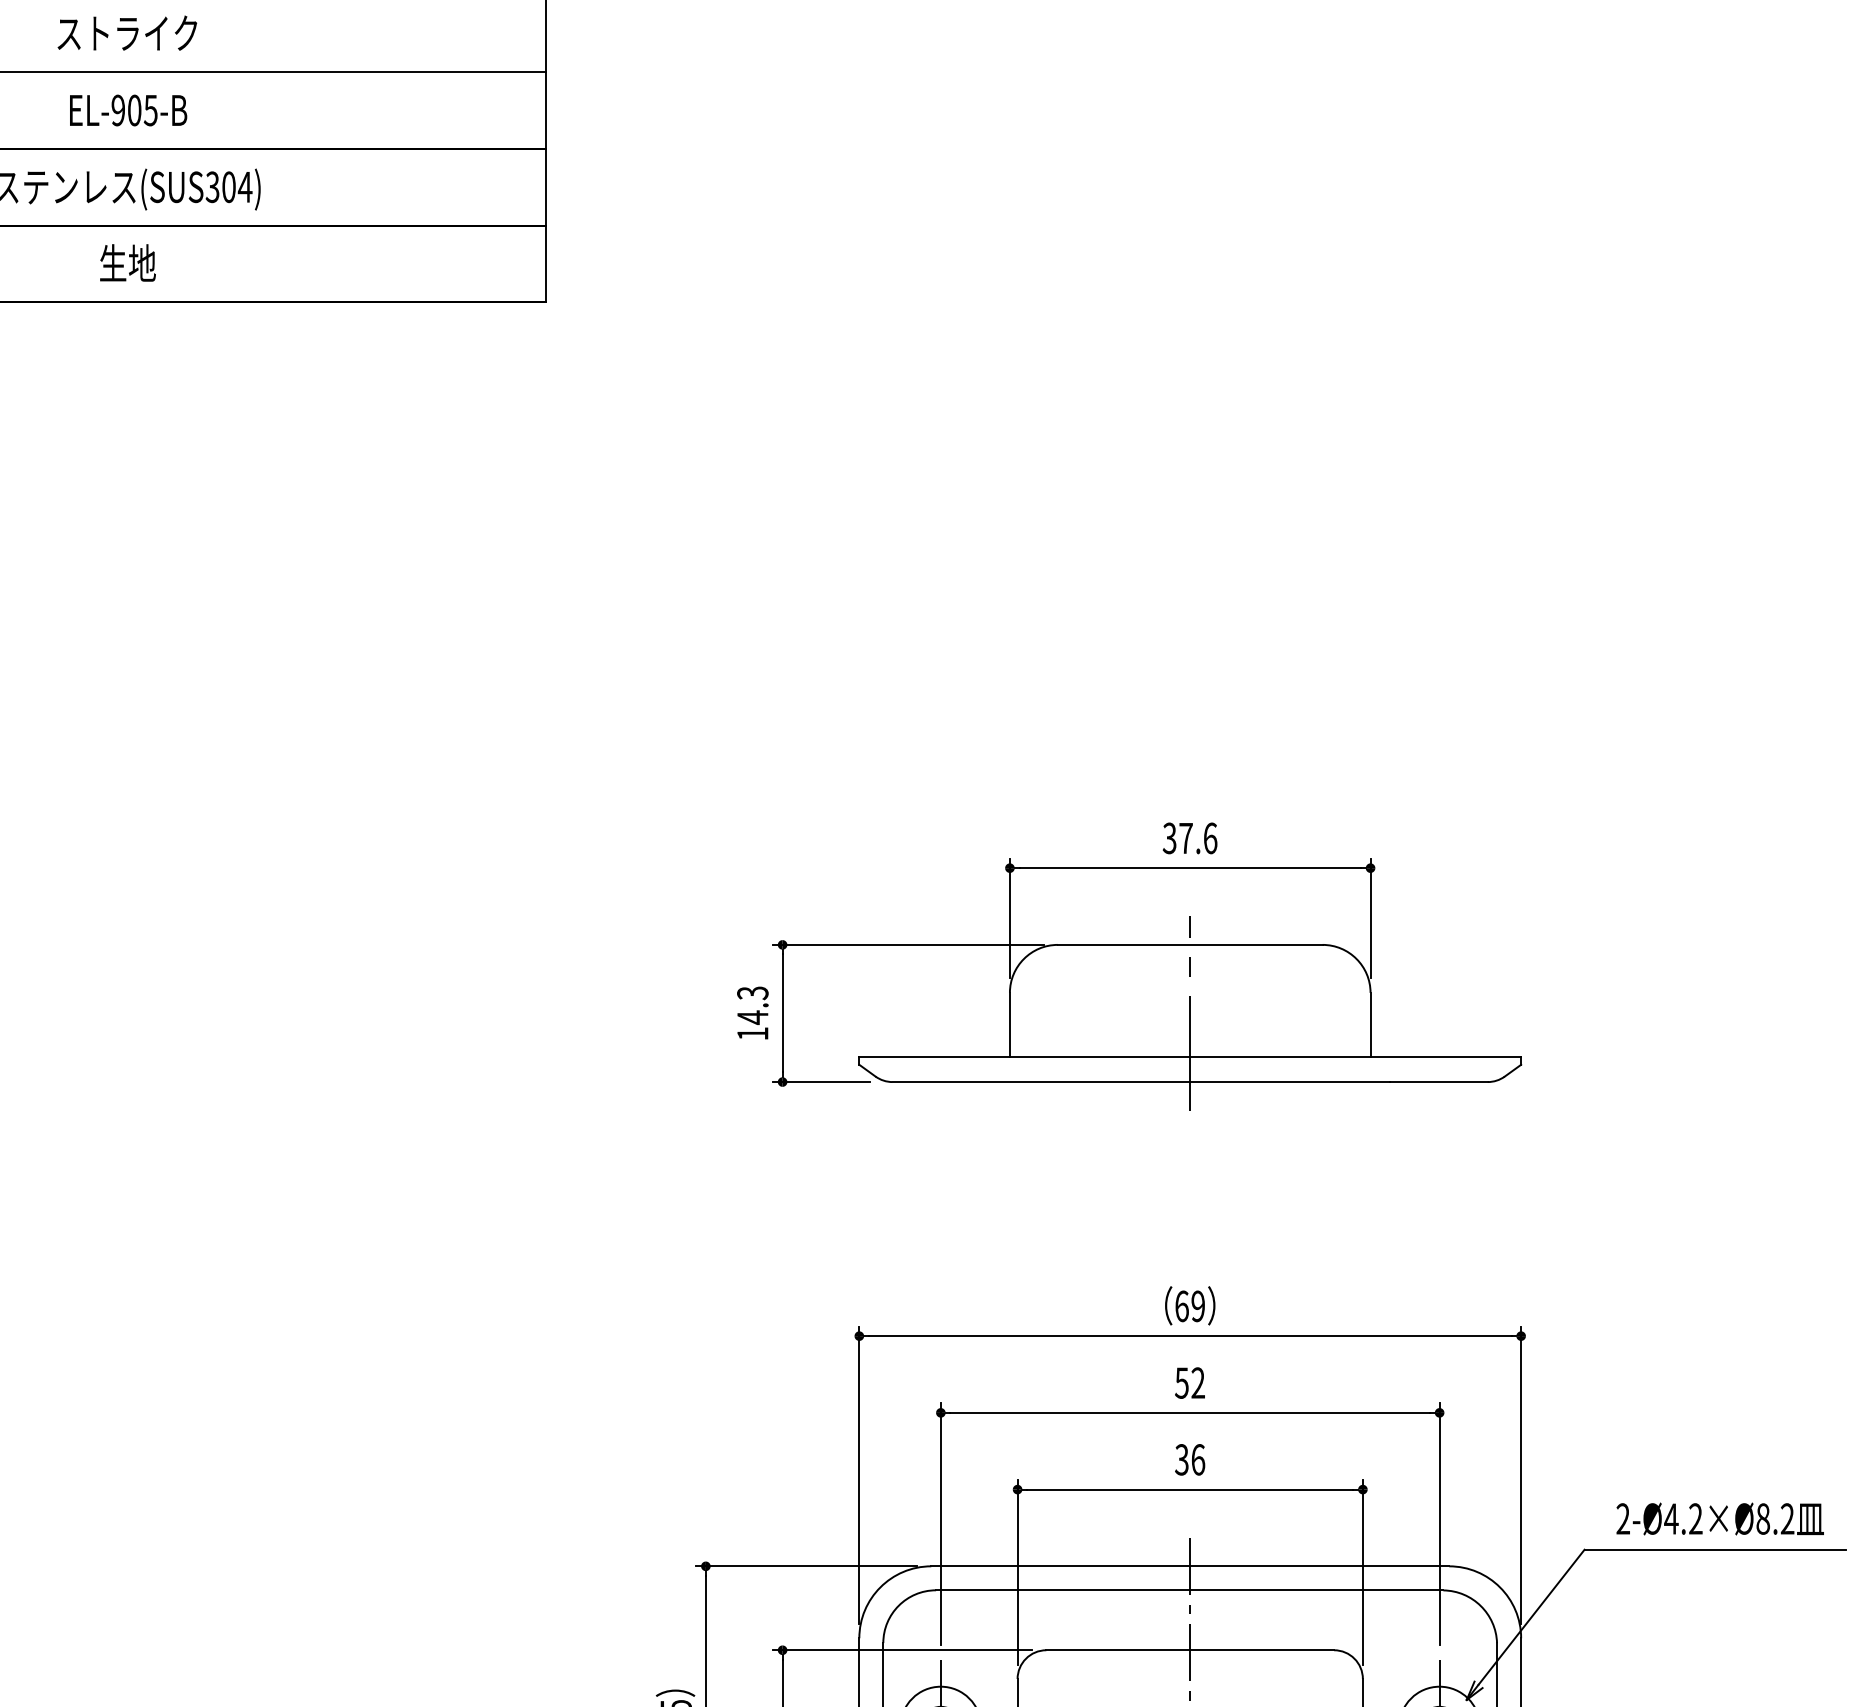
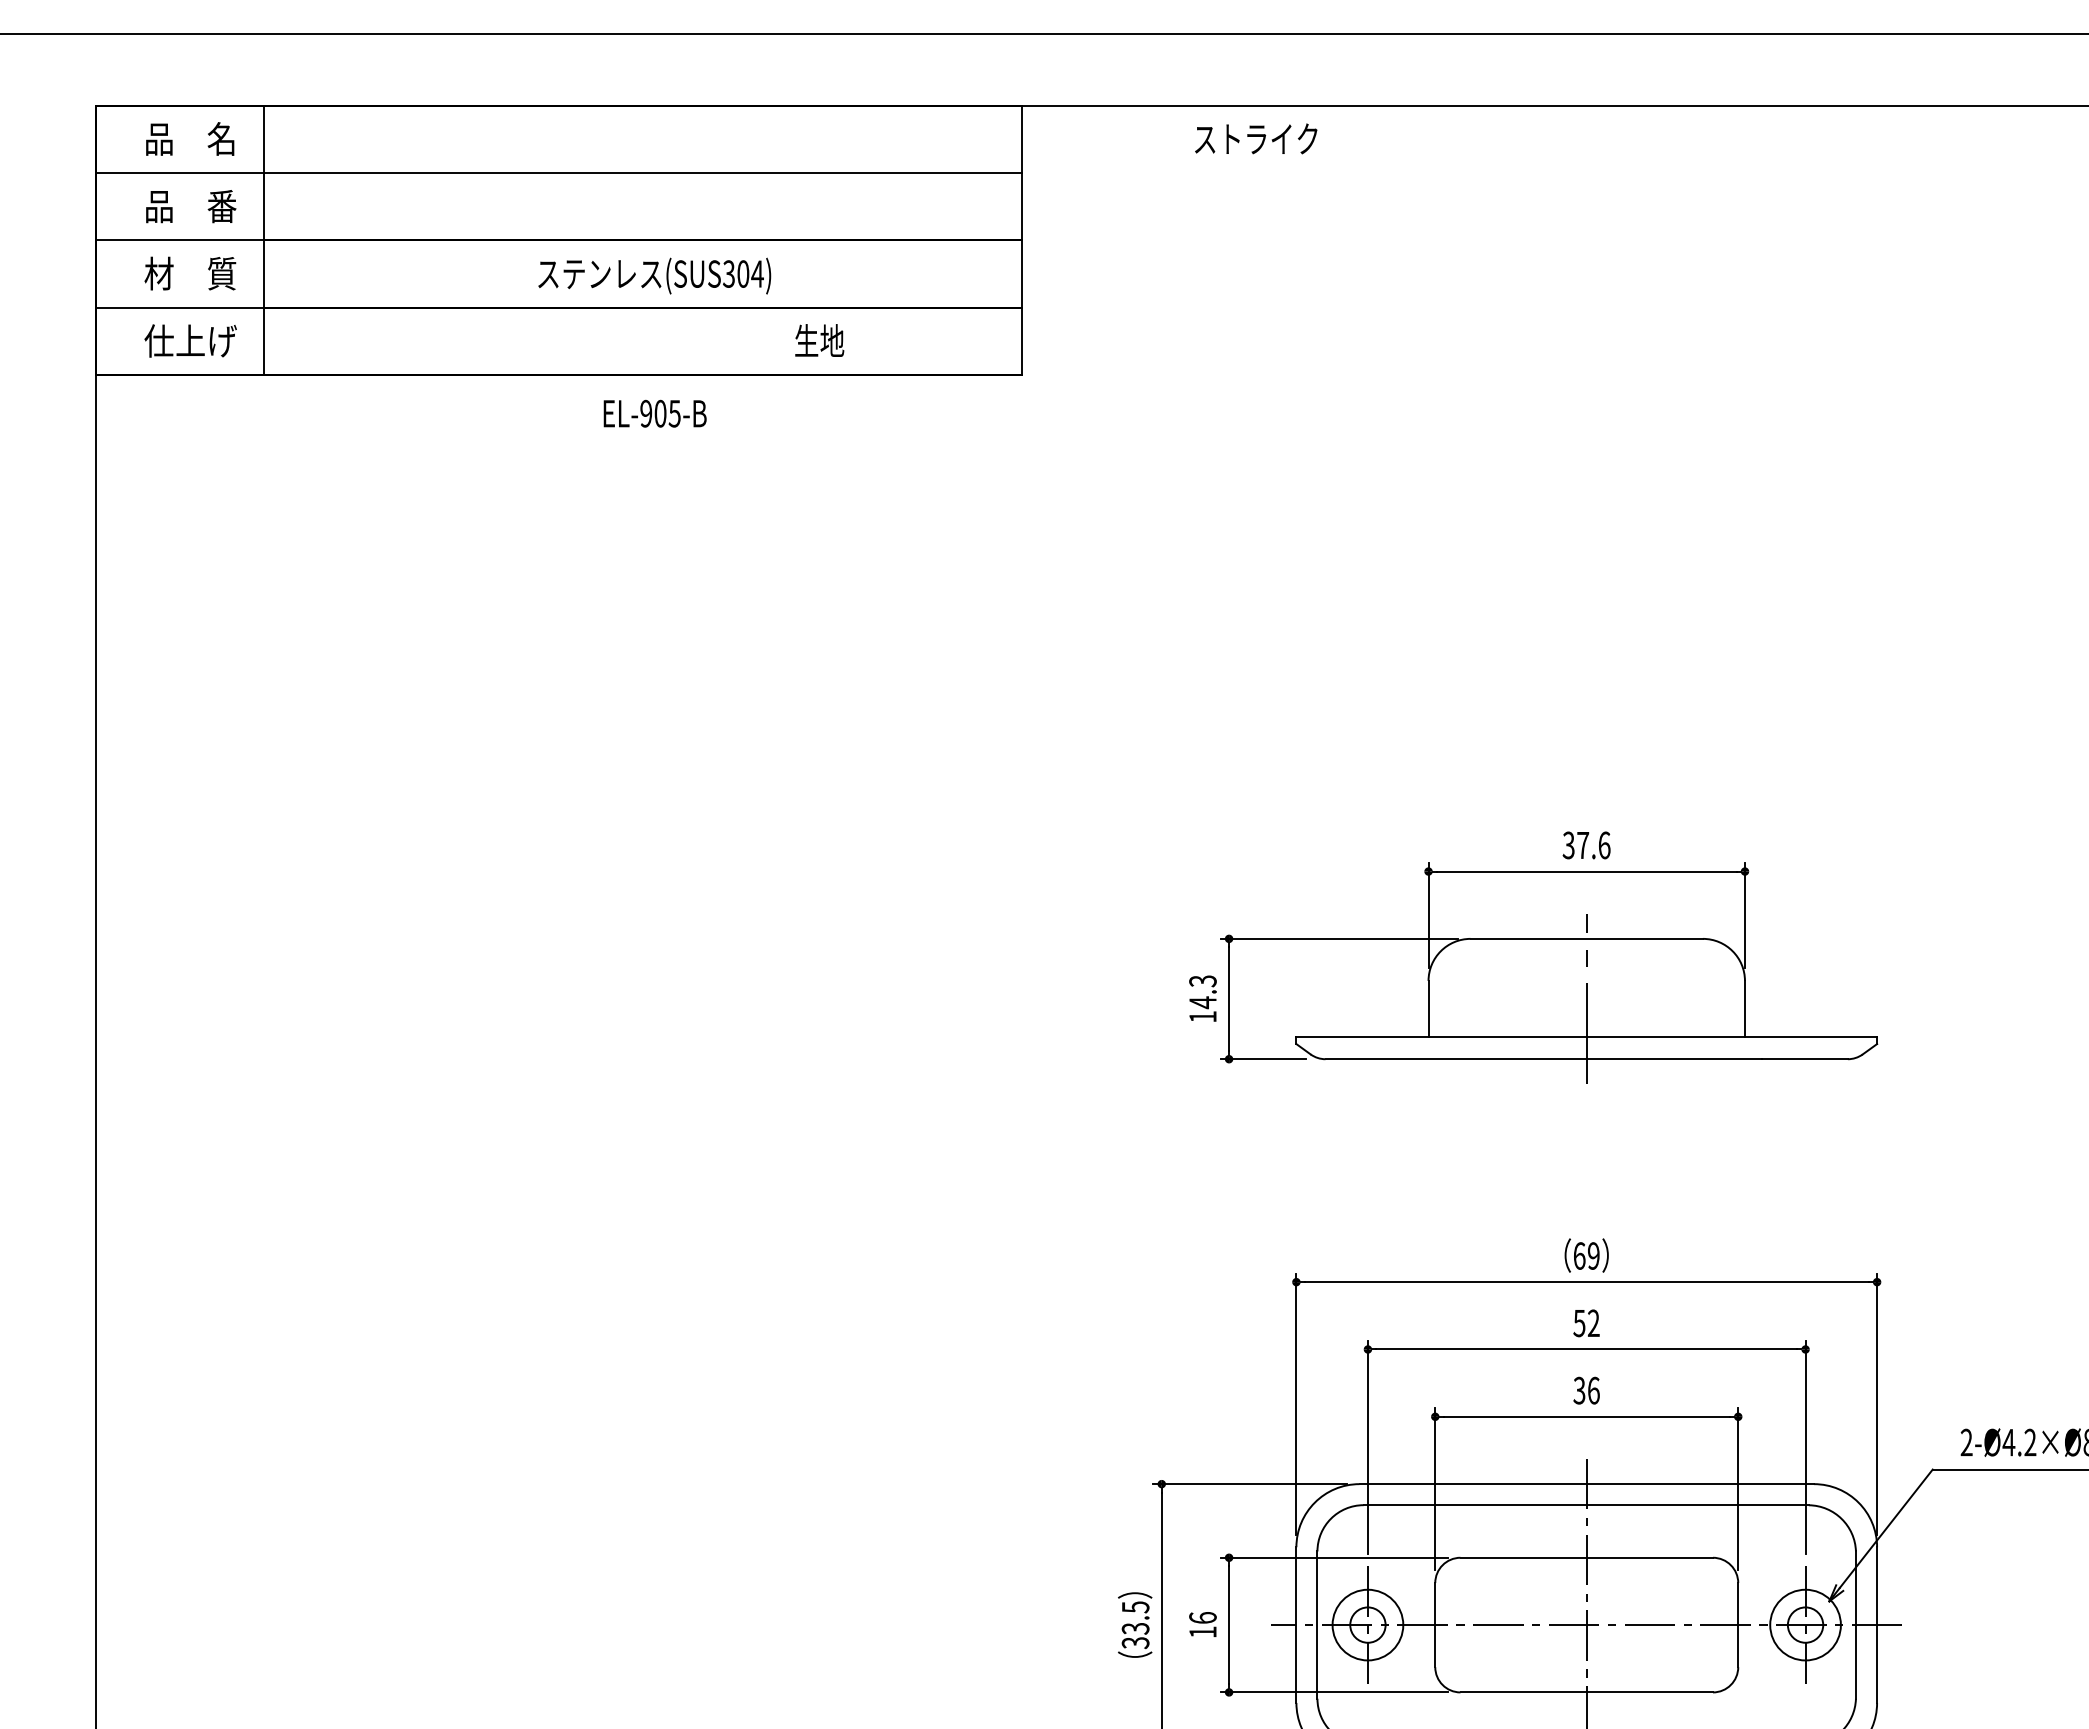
text: (127, 32) -> (1256, 138), moved
text: (127, 110) -> (654, 413), moved
text: (127, 262) -> (819, 340), moved

